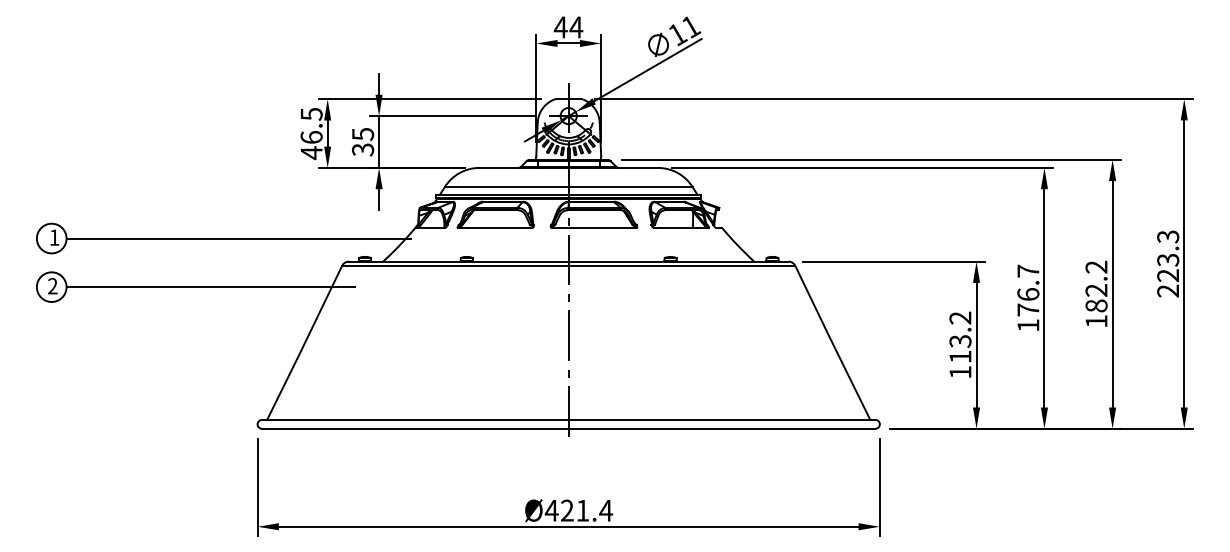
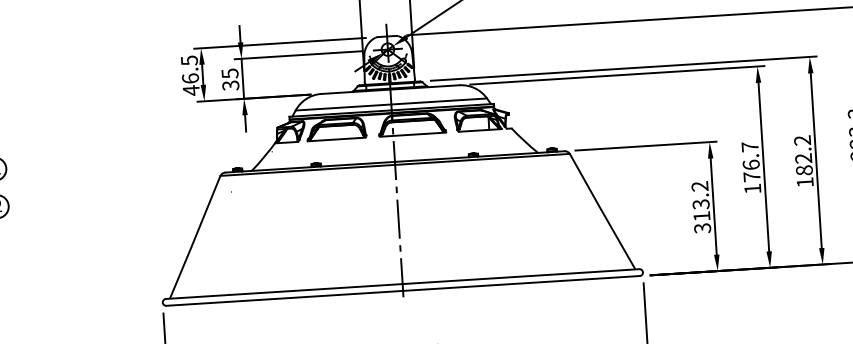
line: (238, 238) -> (139, 160), removed
line: (210, 287) -> (119, 199), removed
text: (960, 372) -> (702, 228), 113.2 -> 313.2

